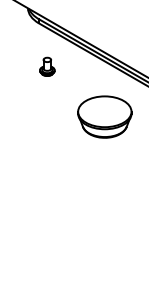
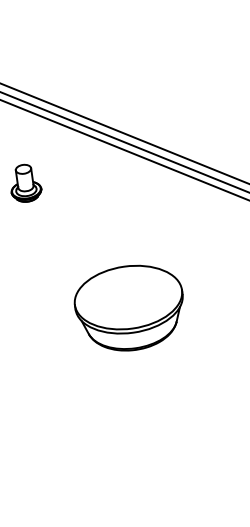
part: (104, 116) -> (129, 307), moved

